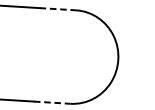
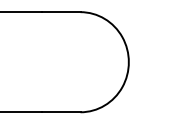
line: (58, 9) -> (61, 12), dashed -> solid
line: (52, 102) -> (61, 112), dashed -> solid

